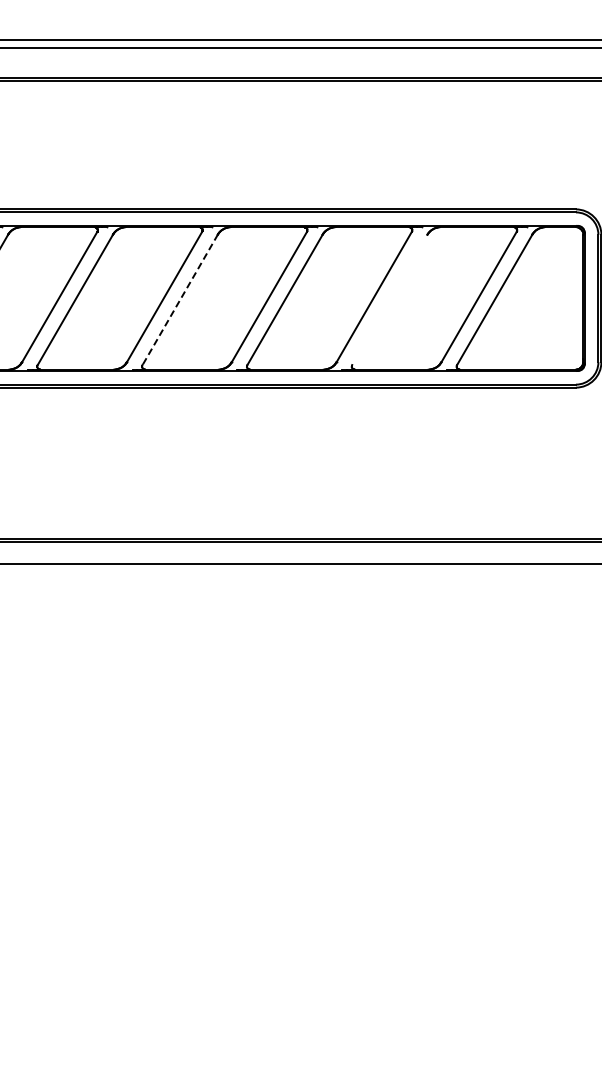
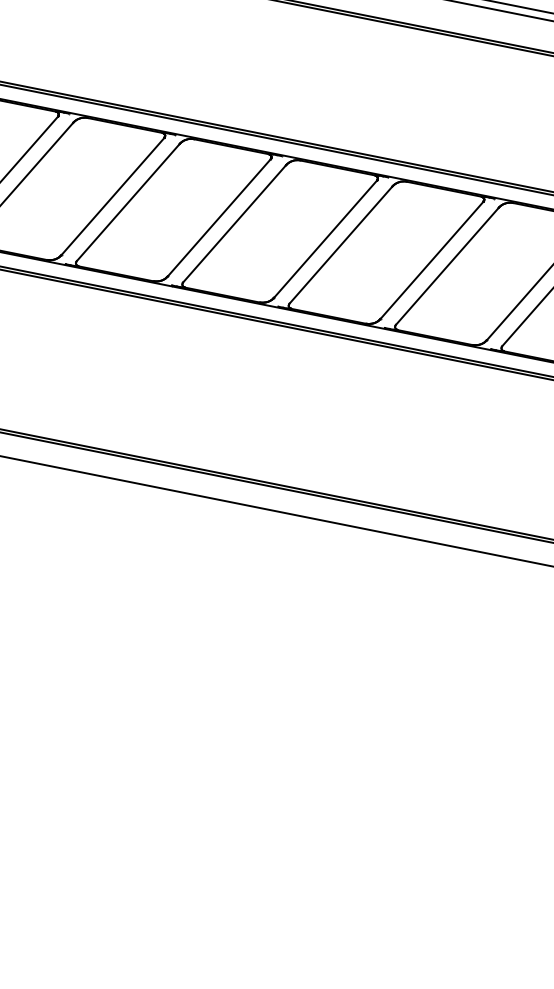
line: (180, 299) -> (234, 223), dashed -> solid
line: (389, 299) -> (447, 265), added

